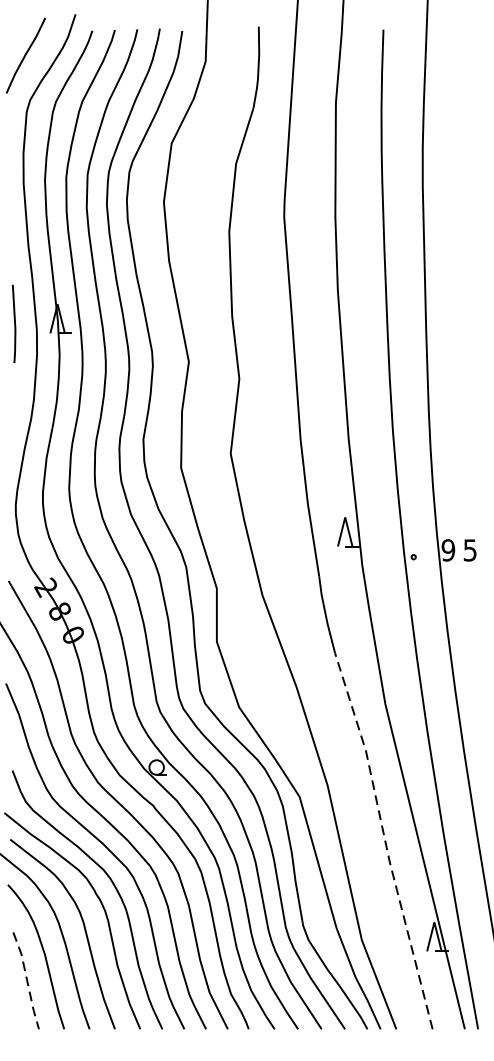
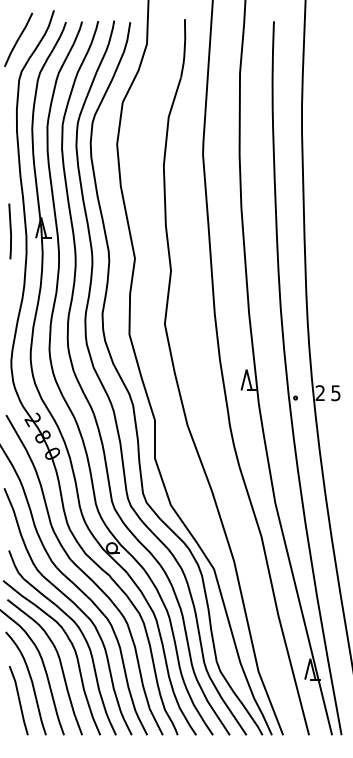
text: (448, 550) -> (320, 393), 9 -> 2
line: (385, 840) -> (275, 600), dashed -> solid
line: (27, 980) -> (19, 700), dashed -> solid

